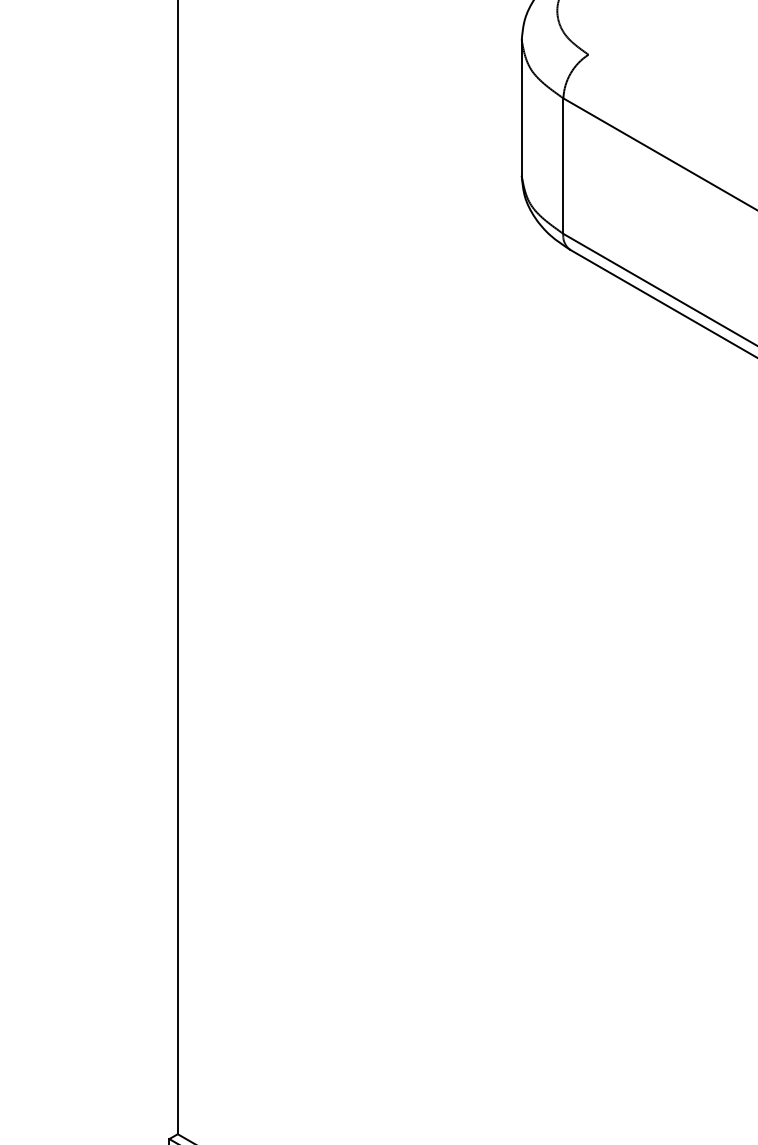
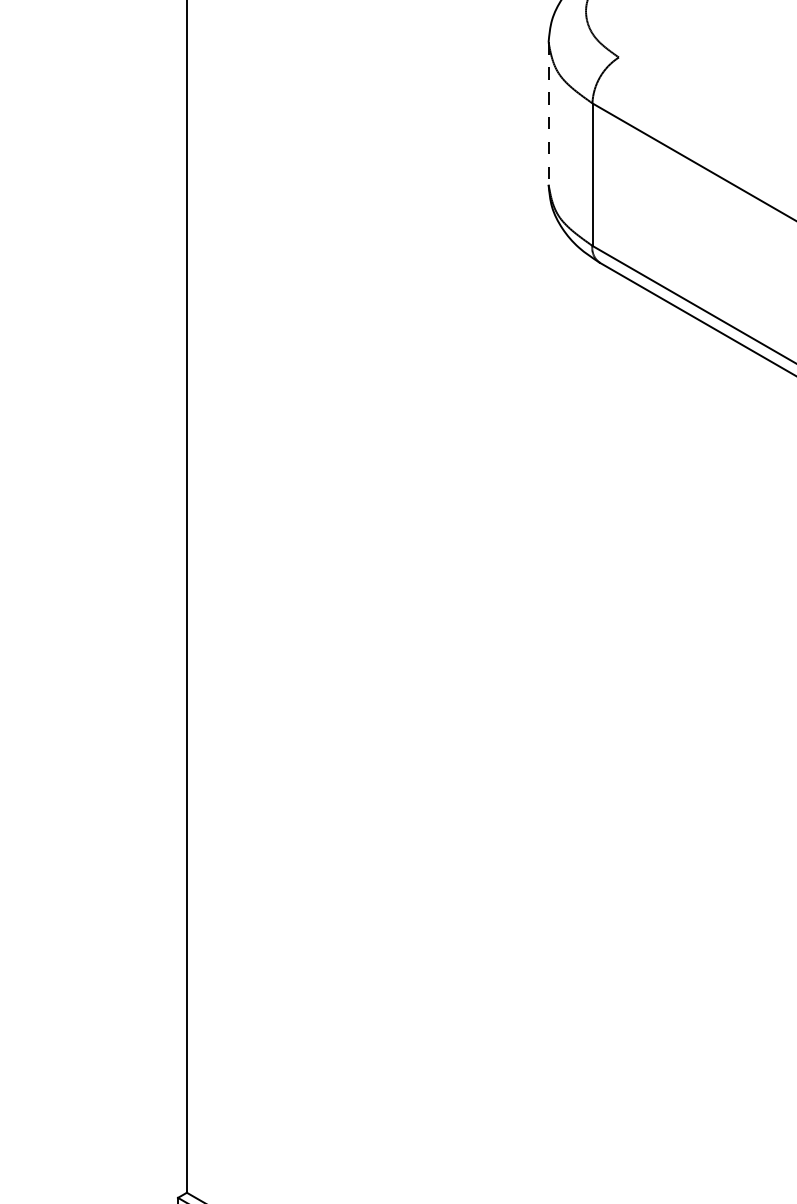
line: (521, 108) -> (548, 114), solid -> dashed

